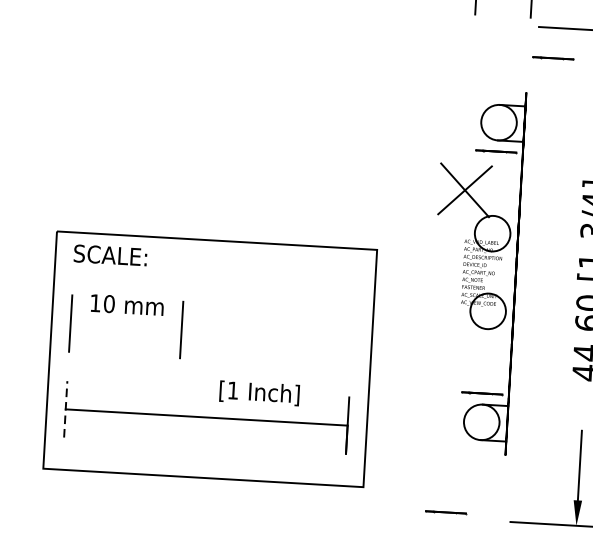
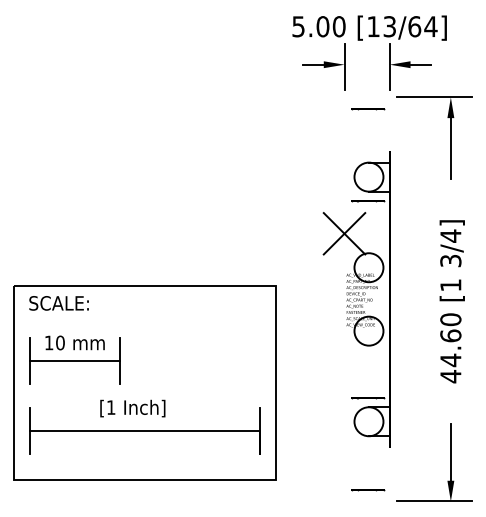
line: (553, 58) -> (368, 109), moved
line: (125, 326) -> (74, 360), added
text: (259, 393) -> (132, 408), moved
line: (65, 409) -> (29, 430), dashed -> solid
line: (446, 513) -> (368, 490), moved

